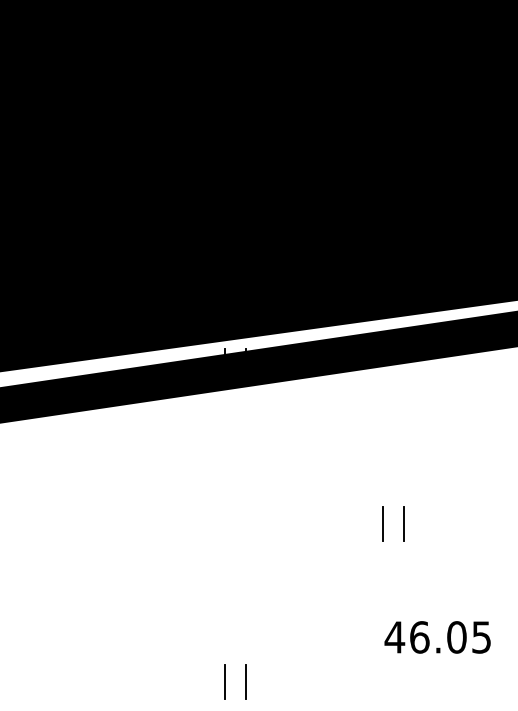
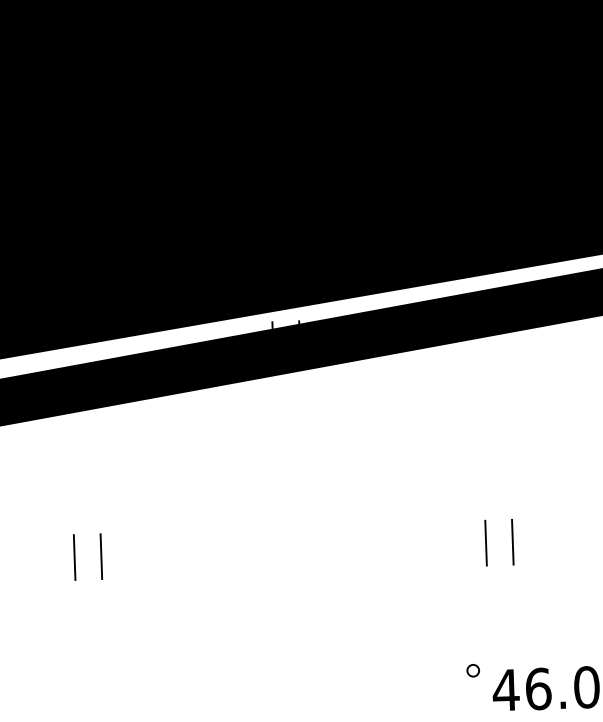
part: (67, 523) -> (74, 556), added
circle: (369, 621) -> (472, 670), added

